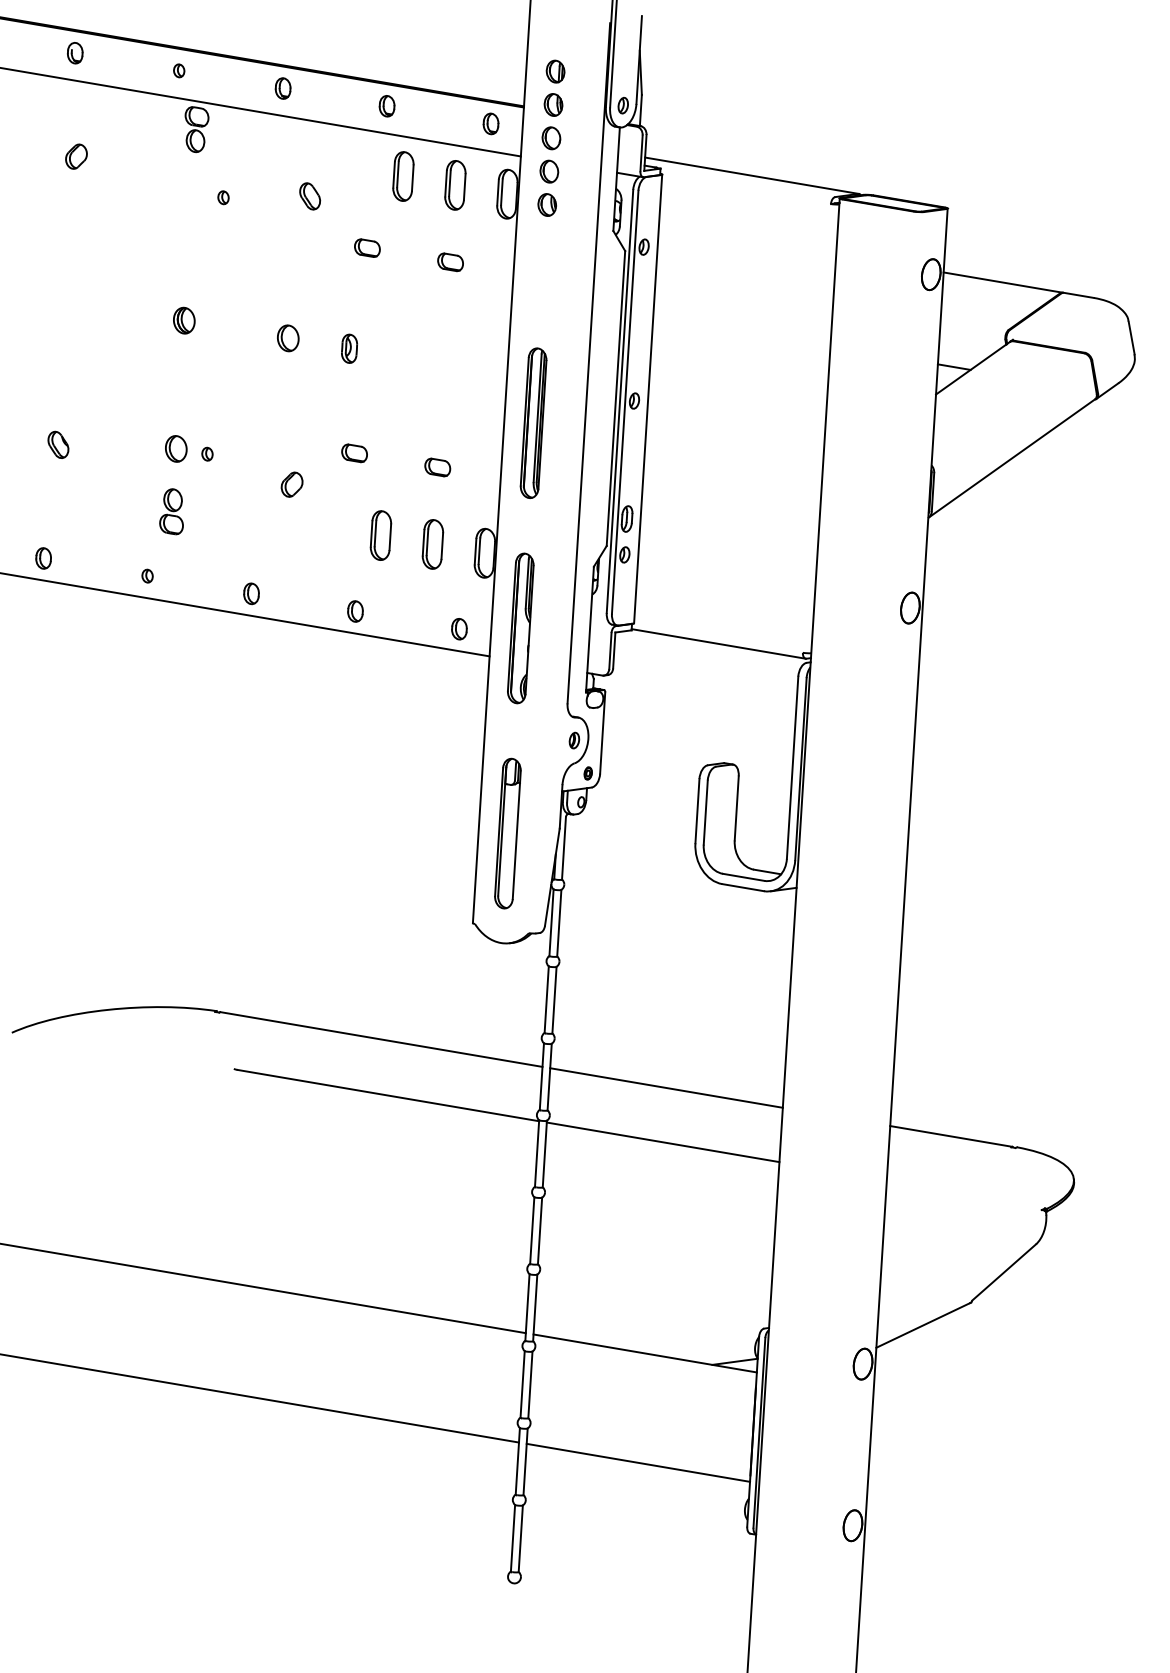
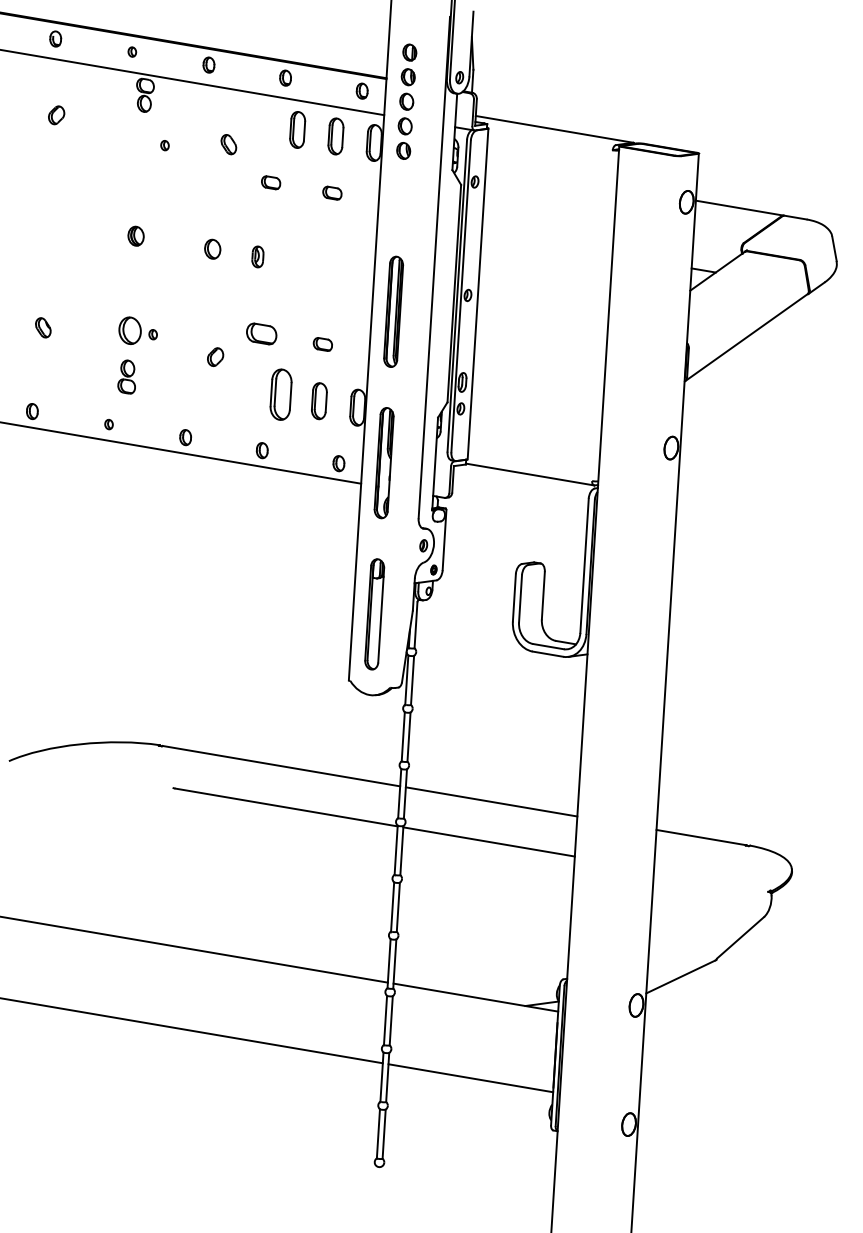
part: (176, 448) -> (130, 330), size x1.4
part: (354, 453) -> (261, 334), size x1.6
part: (380, 535) -> (280, 394), size x1.4

